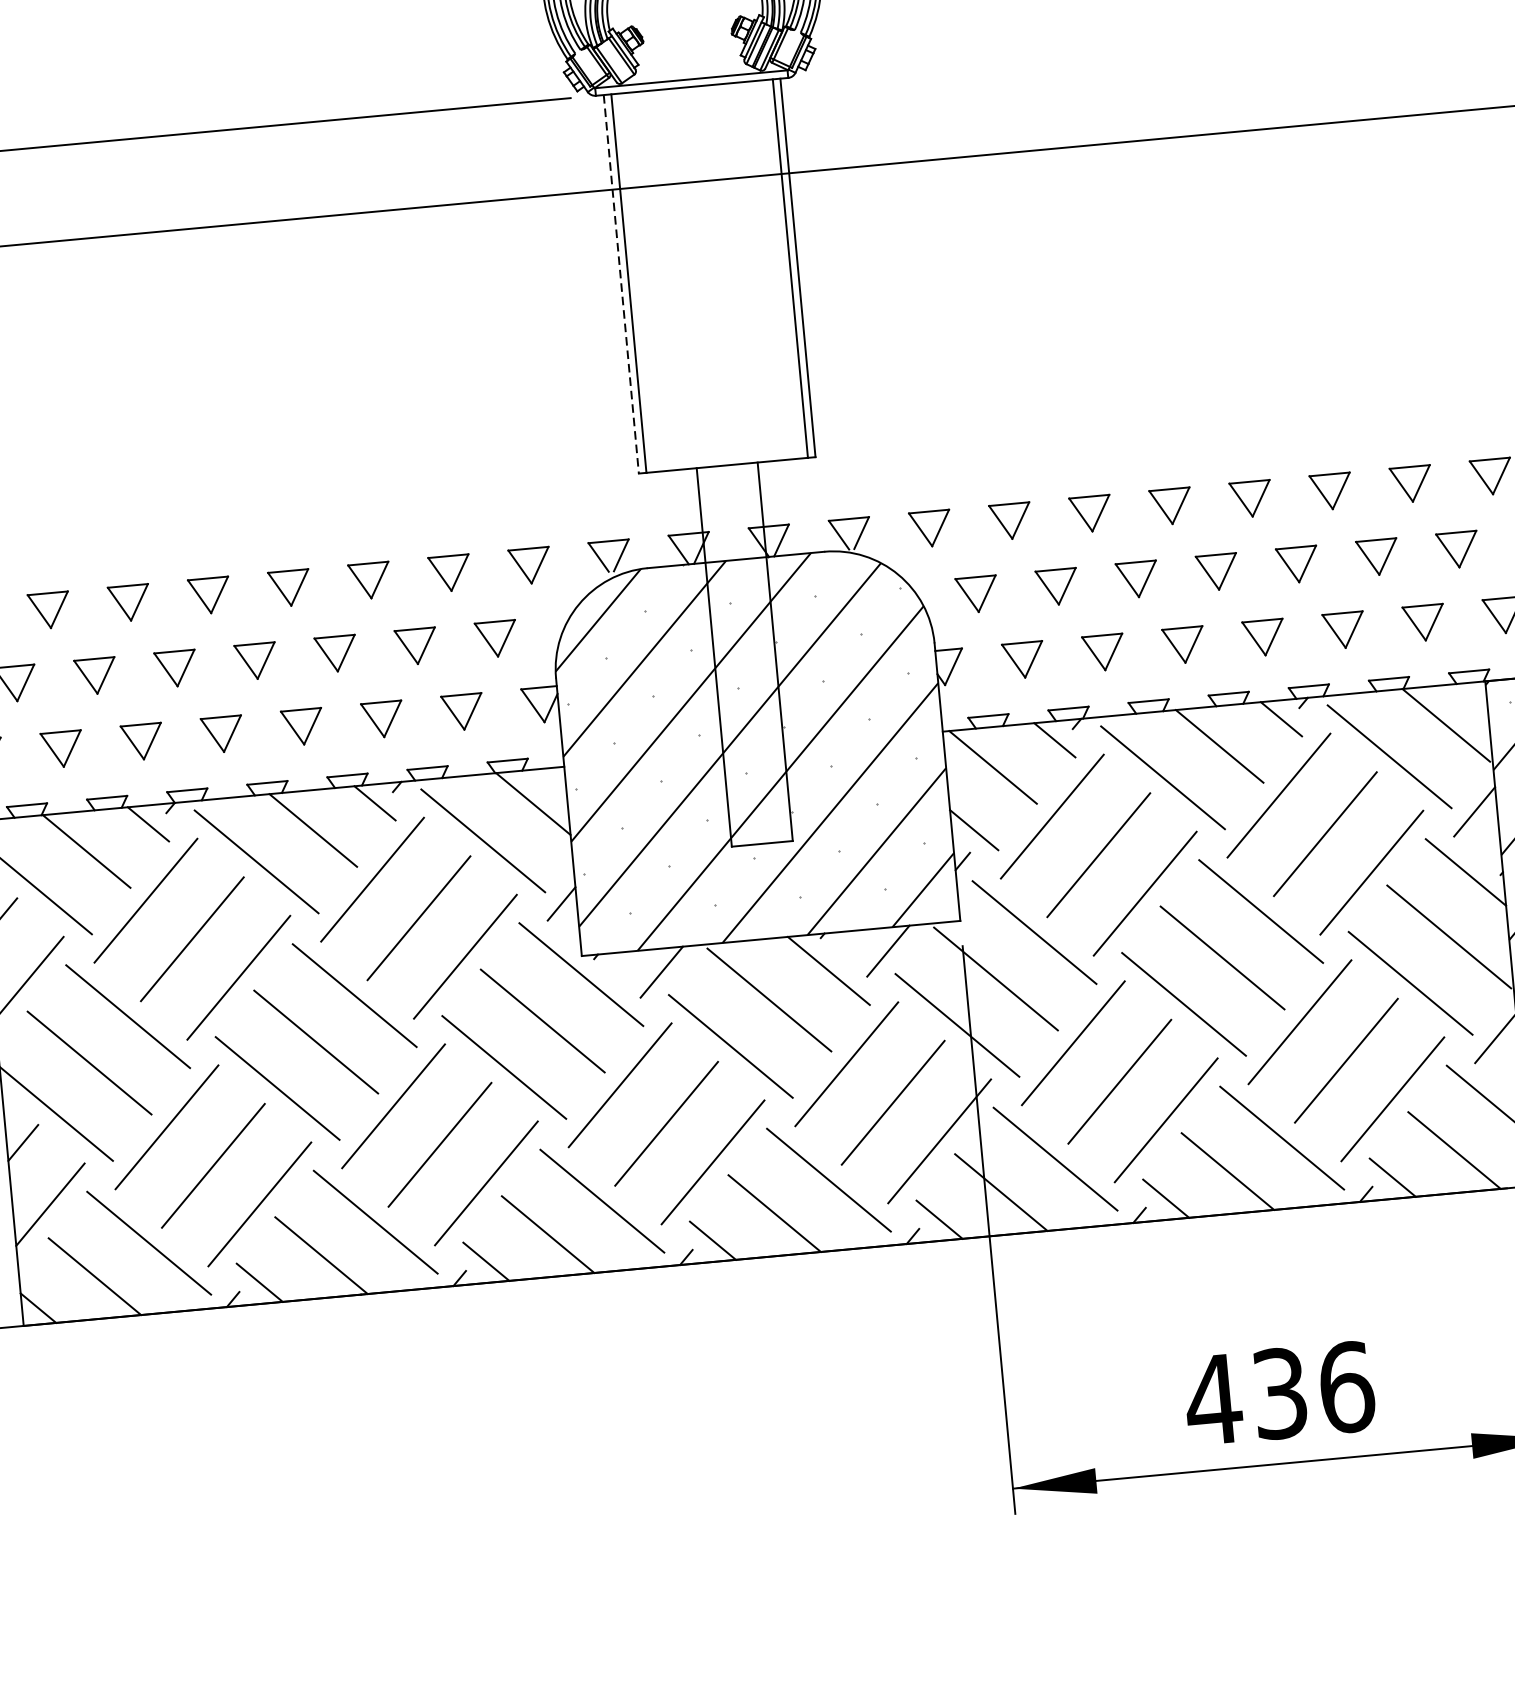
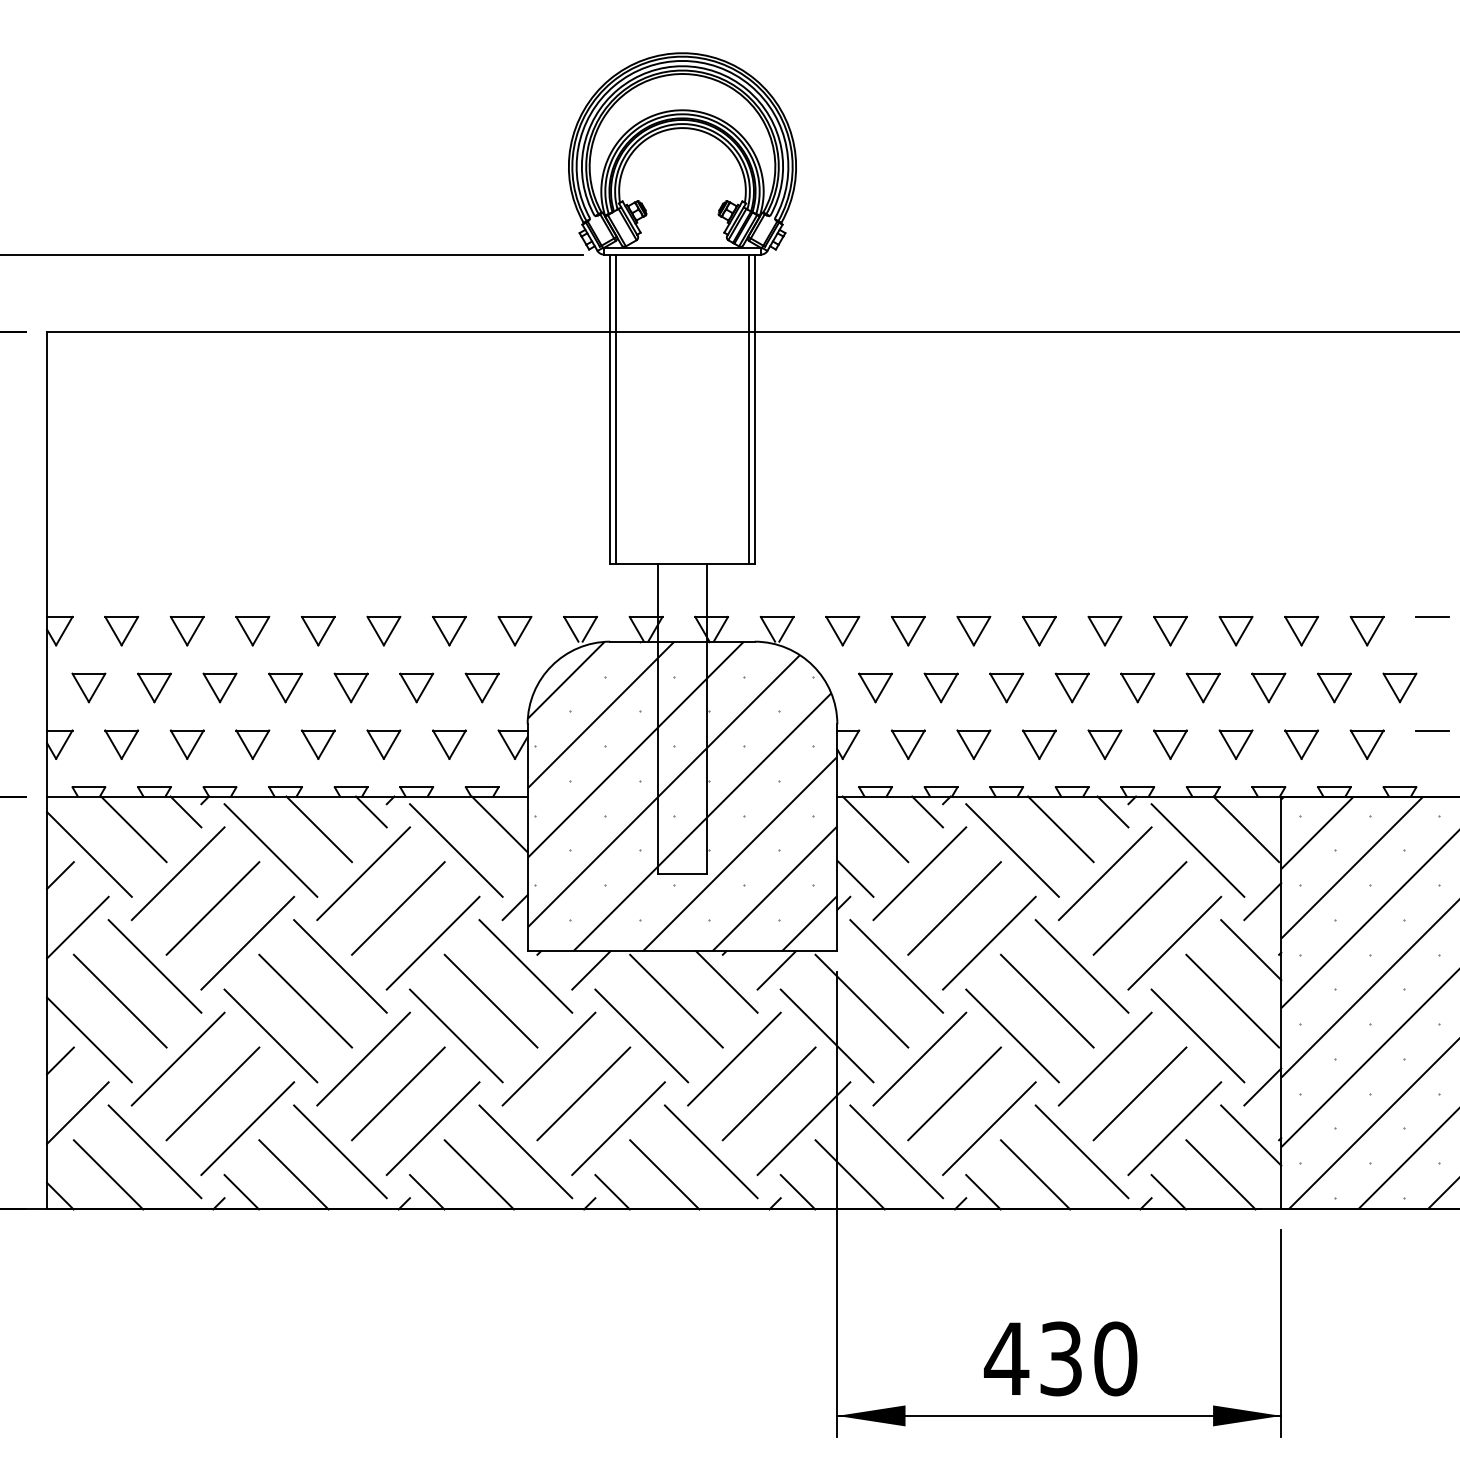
line: (621, 284) -> (610, 409), dashed -> solid
text: (1346, 1386) -> (1115, 1358), 436 -> 430

